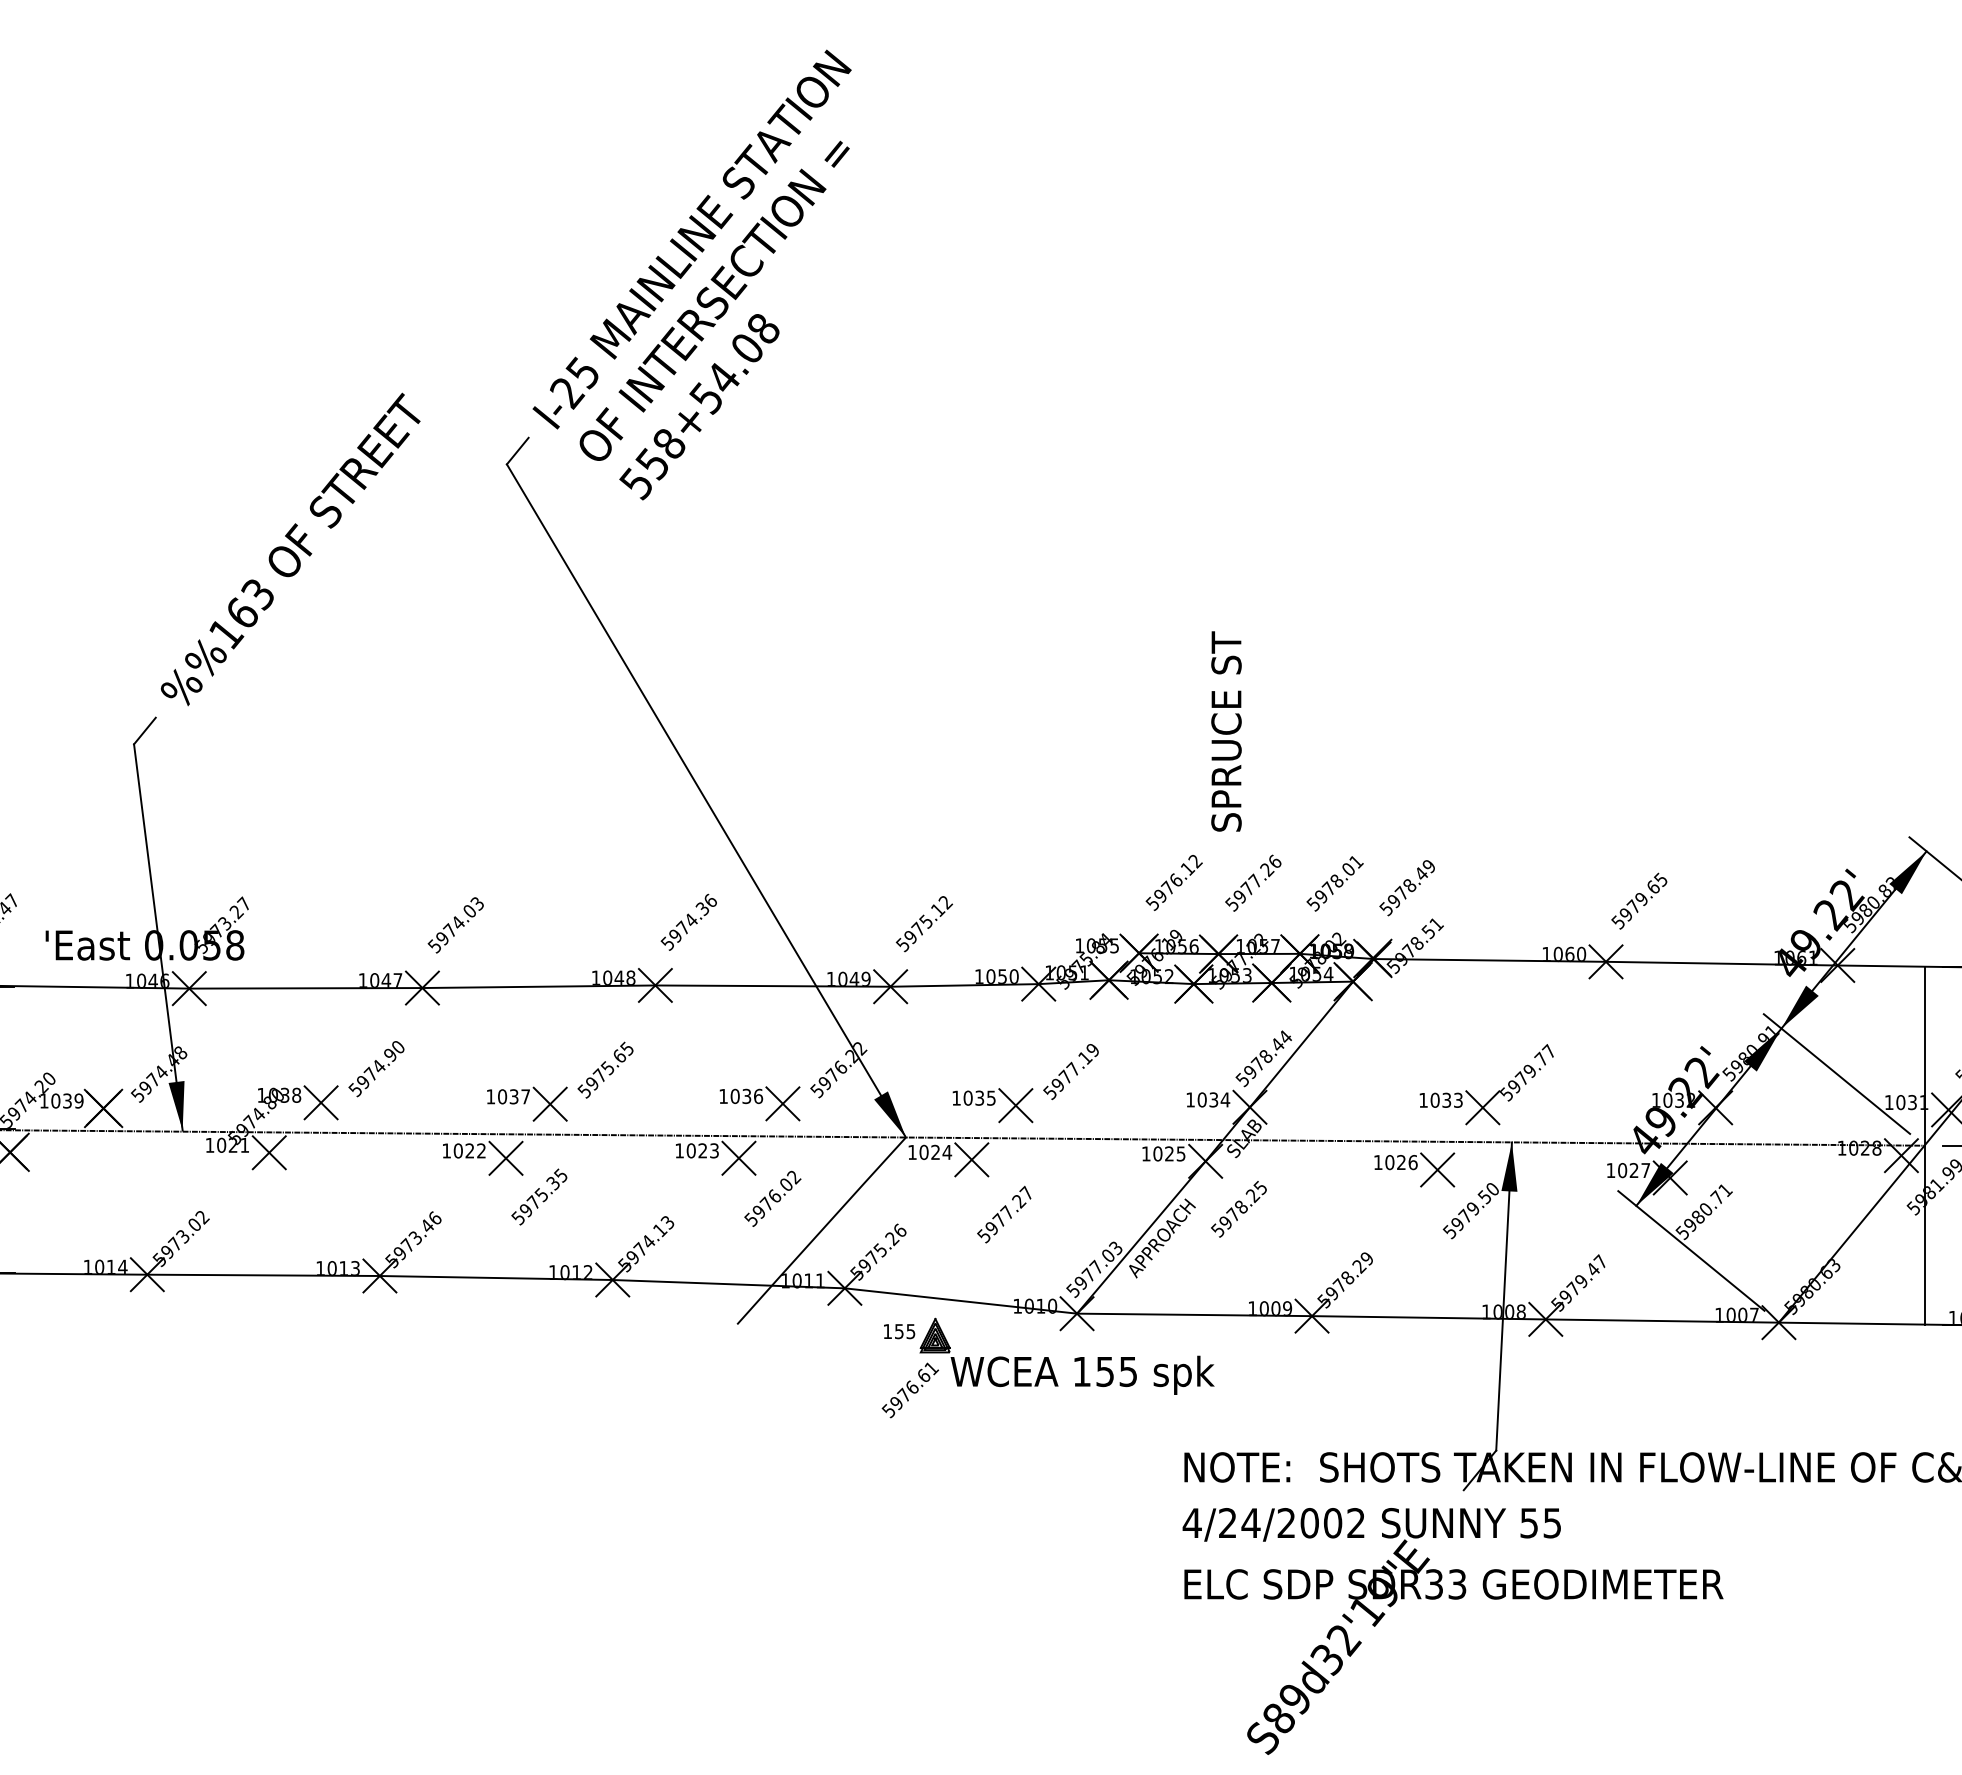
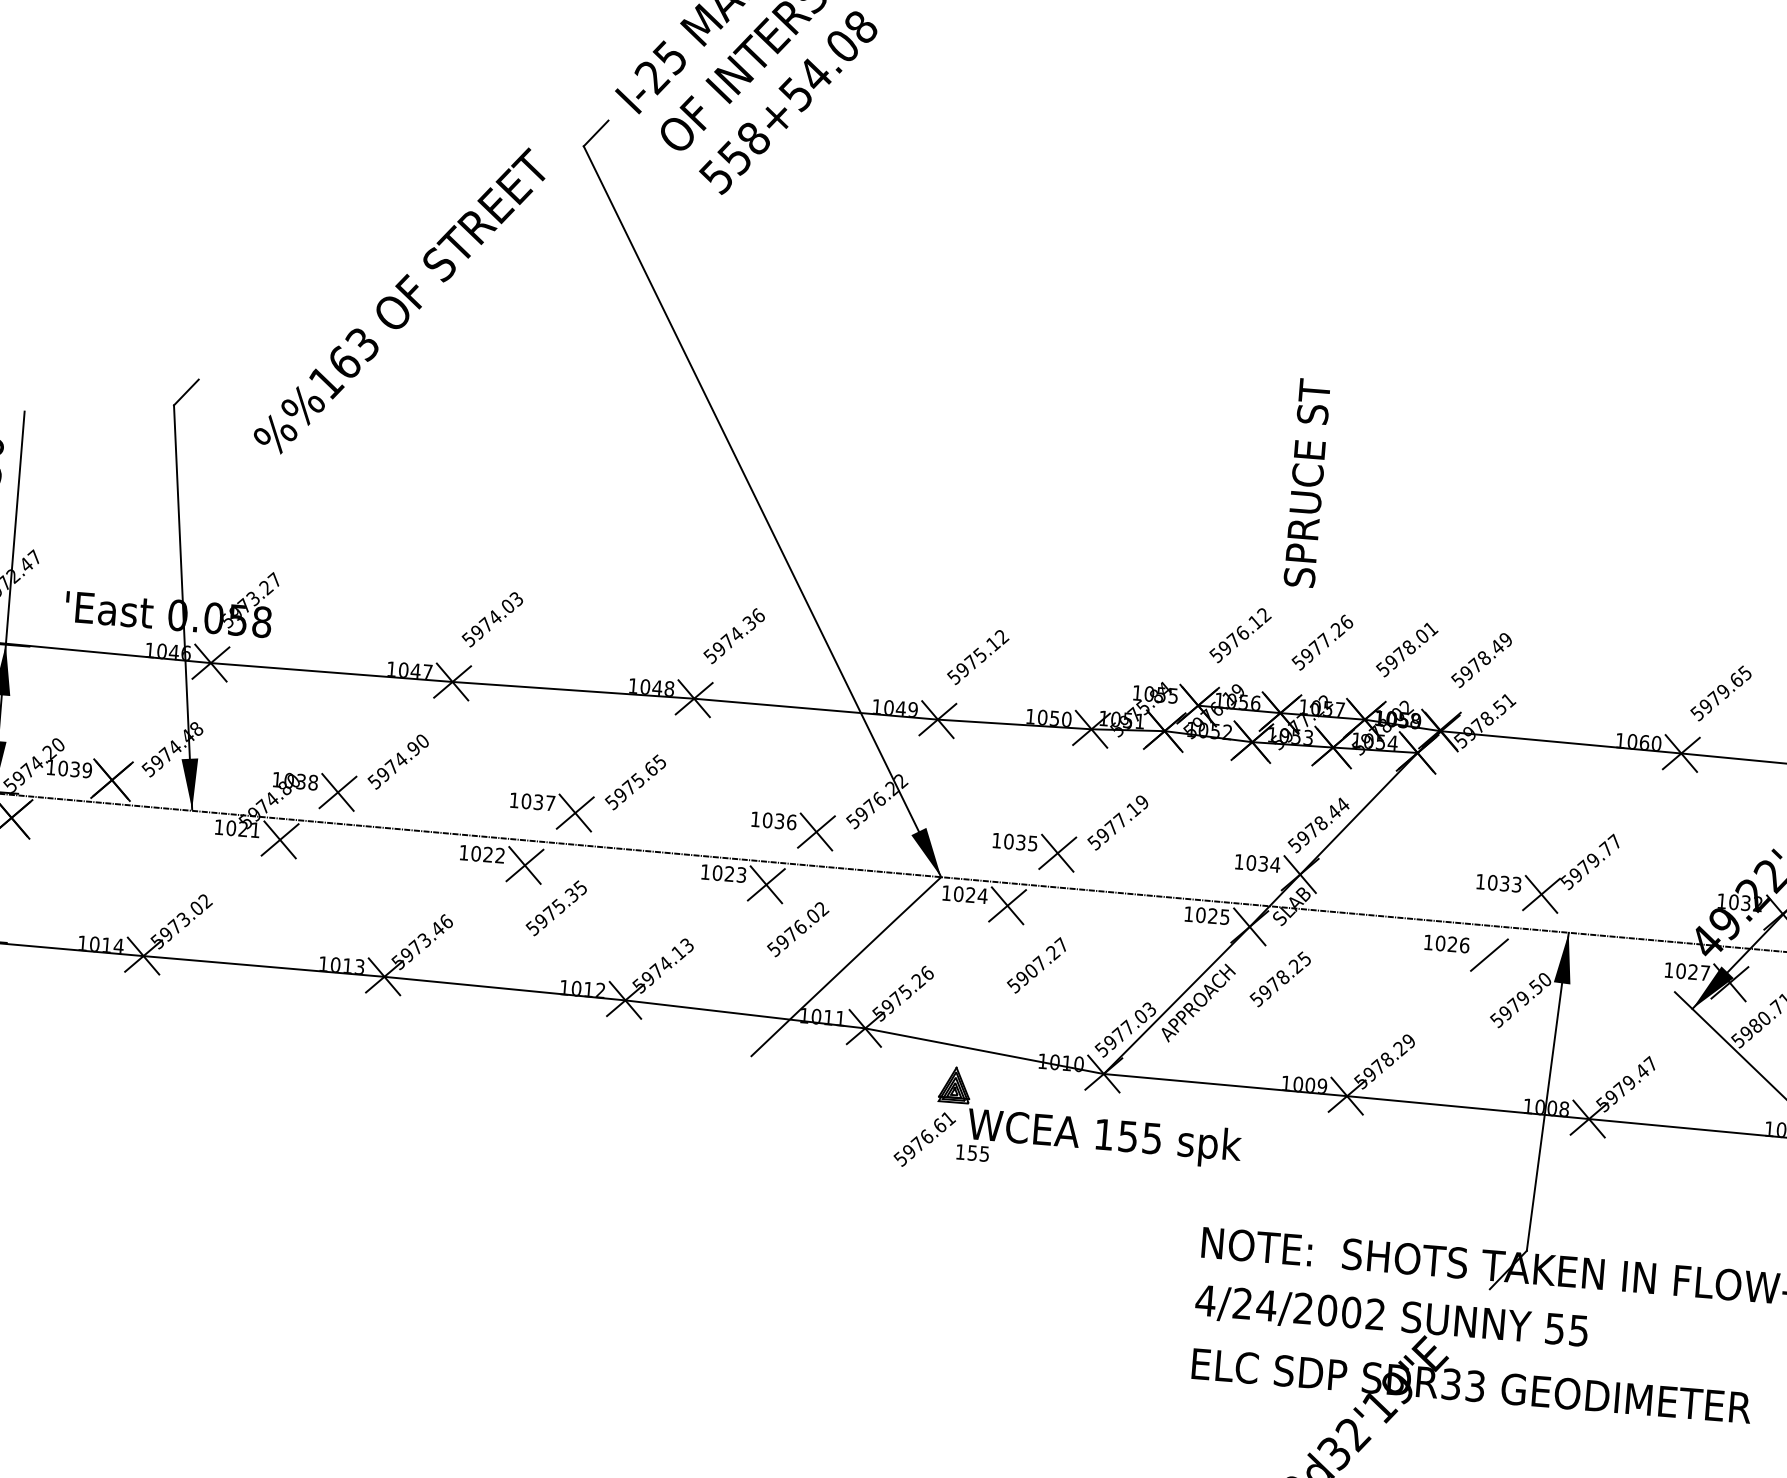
text: (290, 549) -> (399, 300), moved
line: (1437, 1169) -> (1489, 954), removed
text: (998, 1219) -> (1030, 969), 5977.27 -> 5907.27
text: (899, 1331) -> (972, 1152), moved

